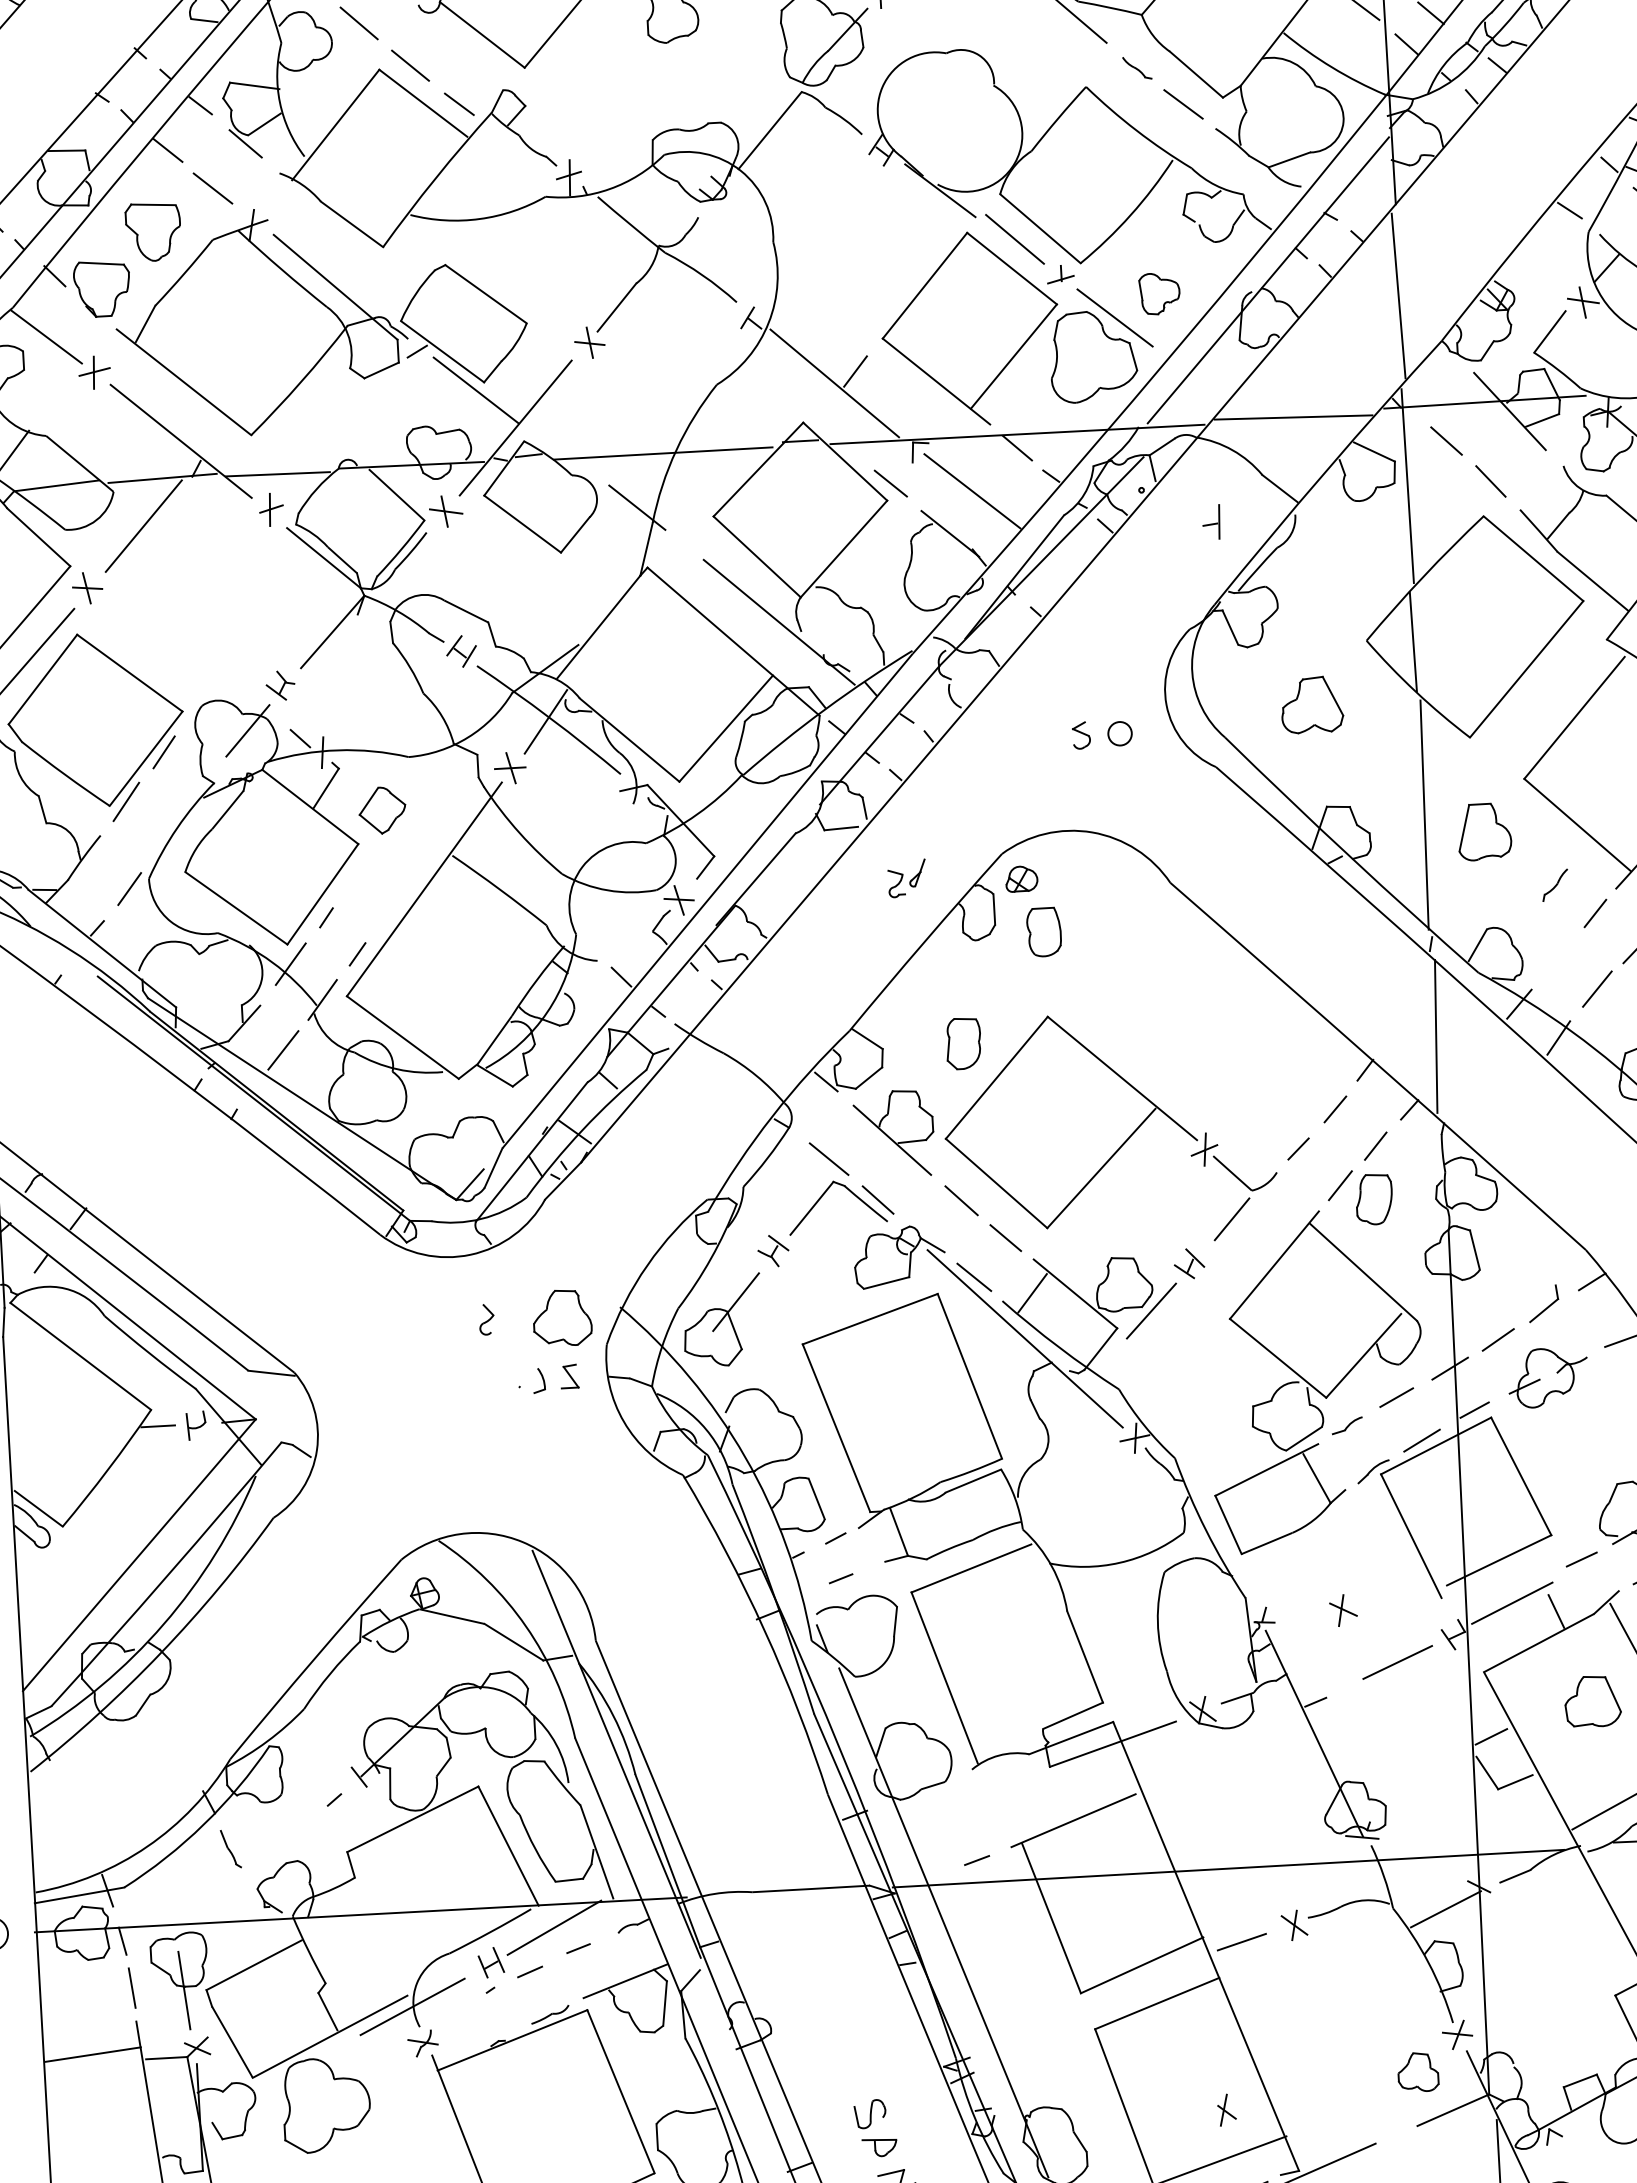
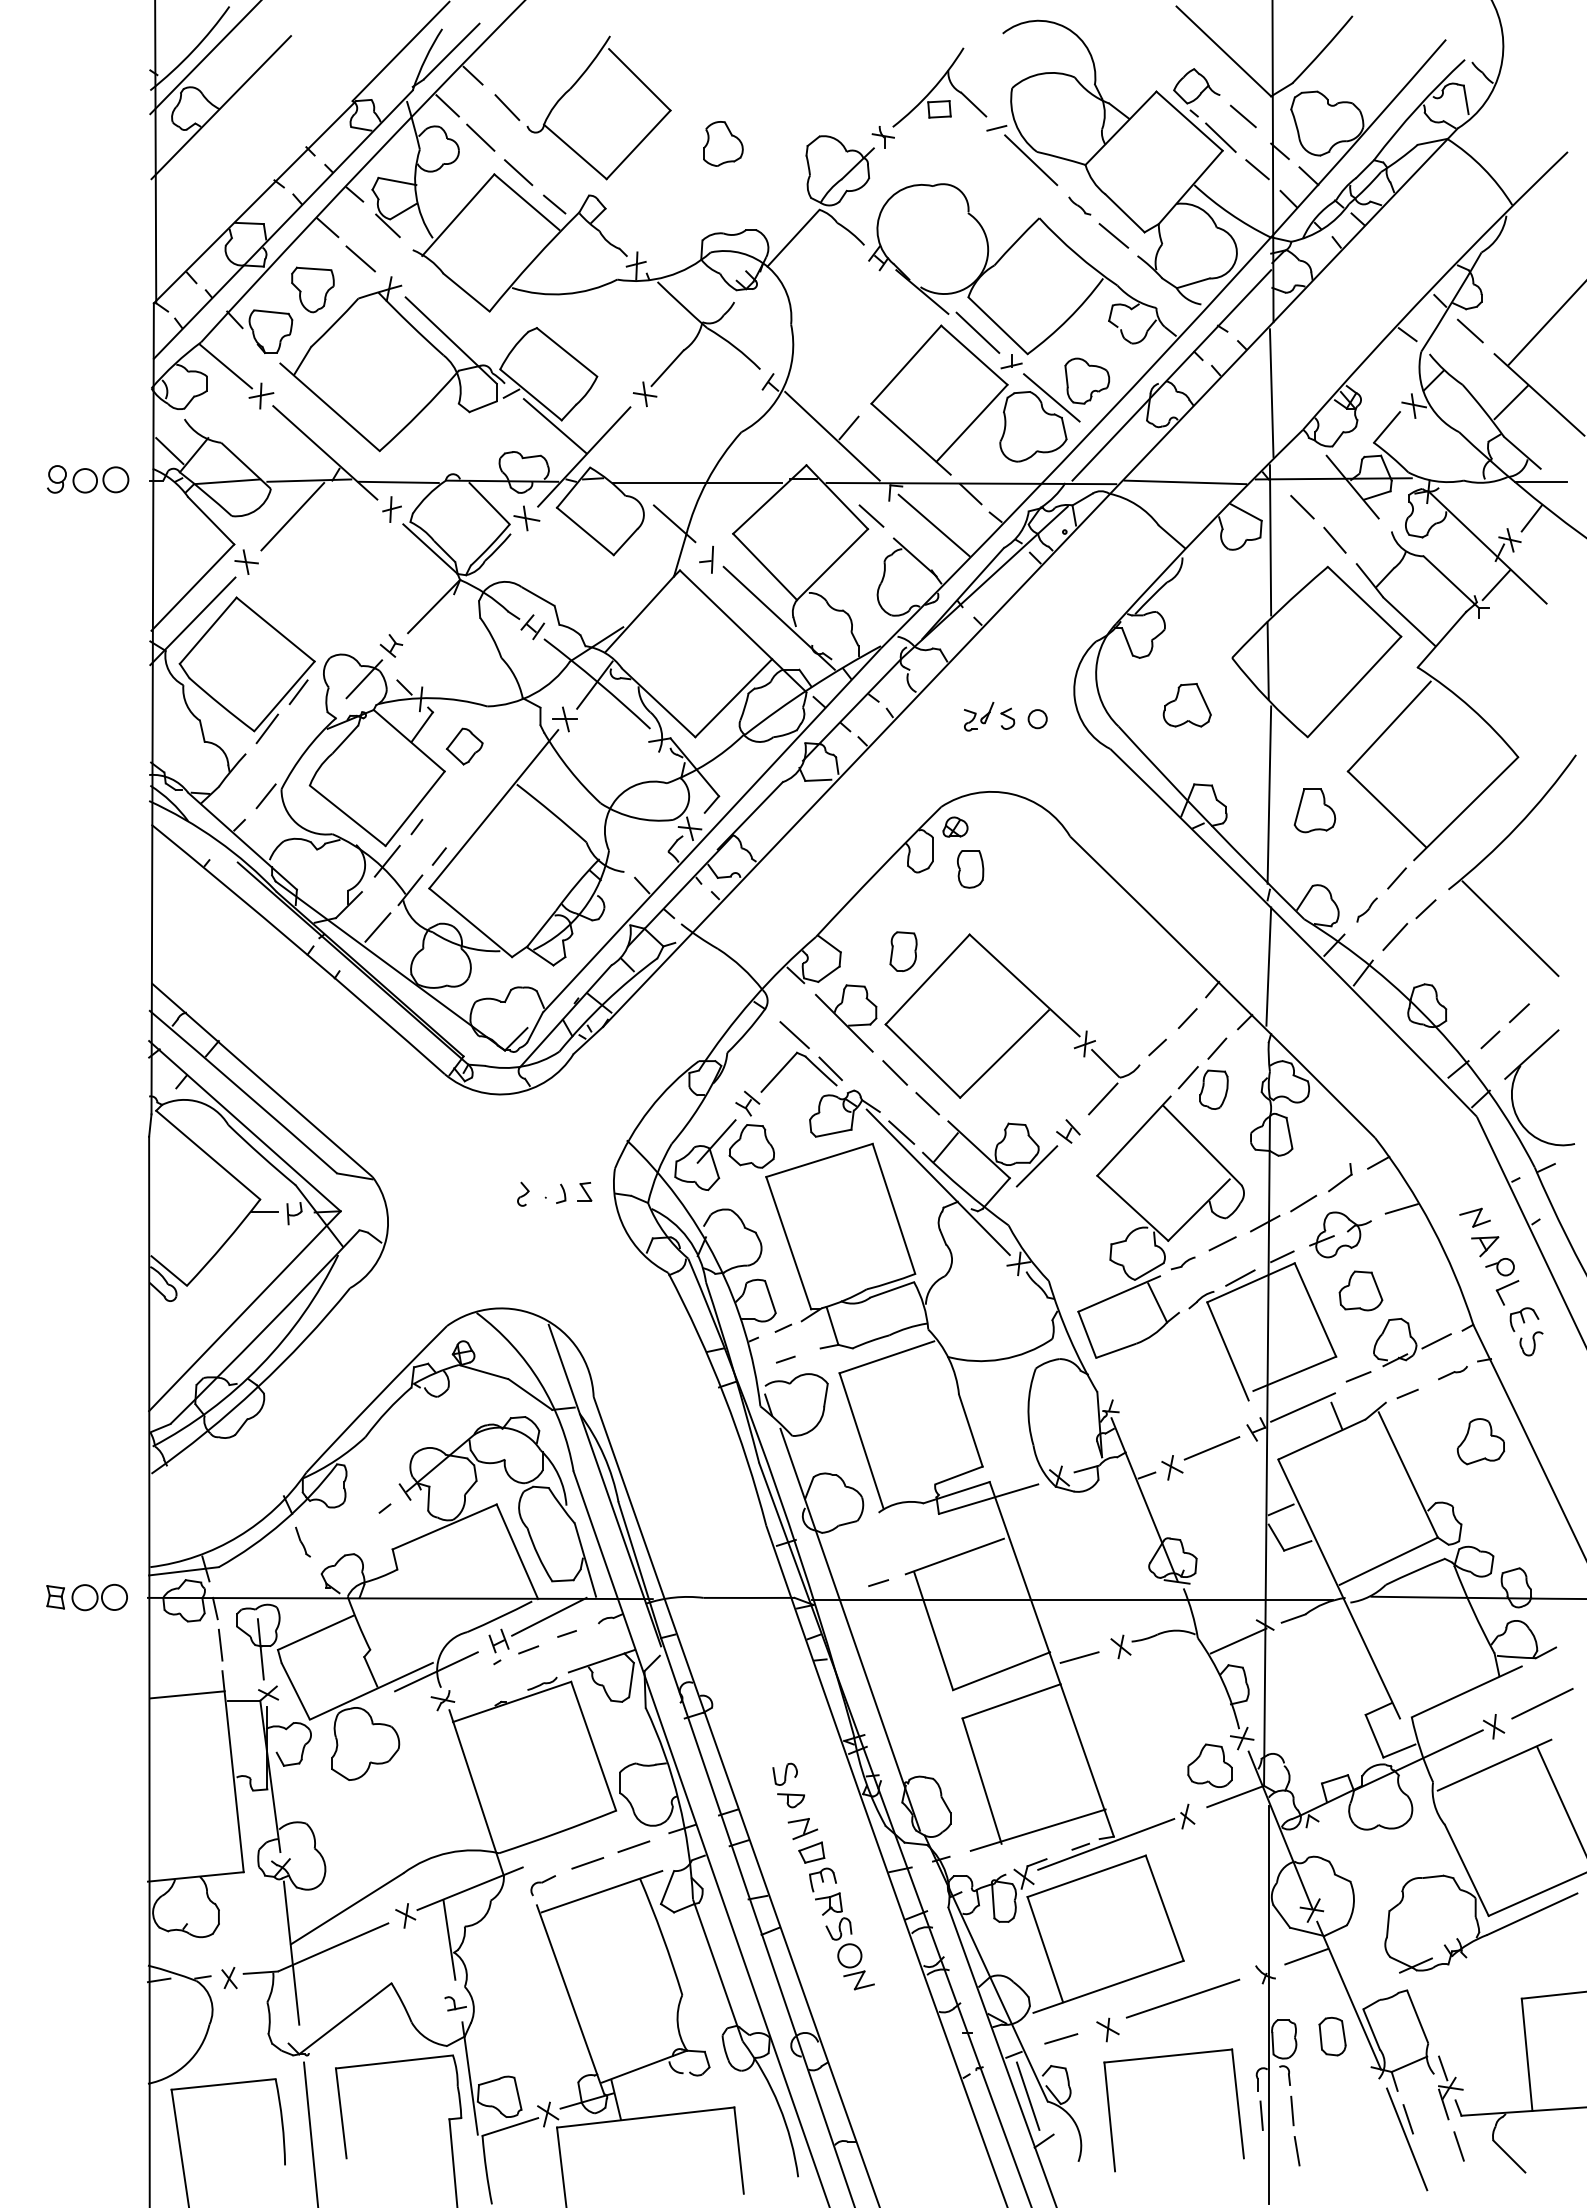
part: (1159, 293) -> (1087, 380), size x1.43
part: (1211, 521) -> (706, 559), moved
part: (907, 878) -> (979, 716), moved
part: (1554, 884) -> (1366, 909), moved
part: (486, 1318) -> (523, 1193), moved
part: (561, 1318) -> (751, 1146), moved
part: (1343, 1610) -> (1172, 1467), moved
part: (1592, 1701) -> (1360, 1290), moved
part: (1417, 2072) -> (1209, 1765), size x1.43
part: (1226, 2109) -> (1187, 1816), moved

